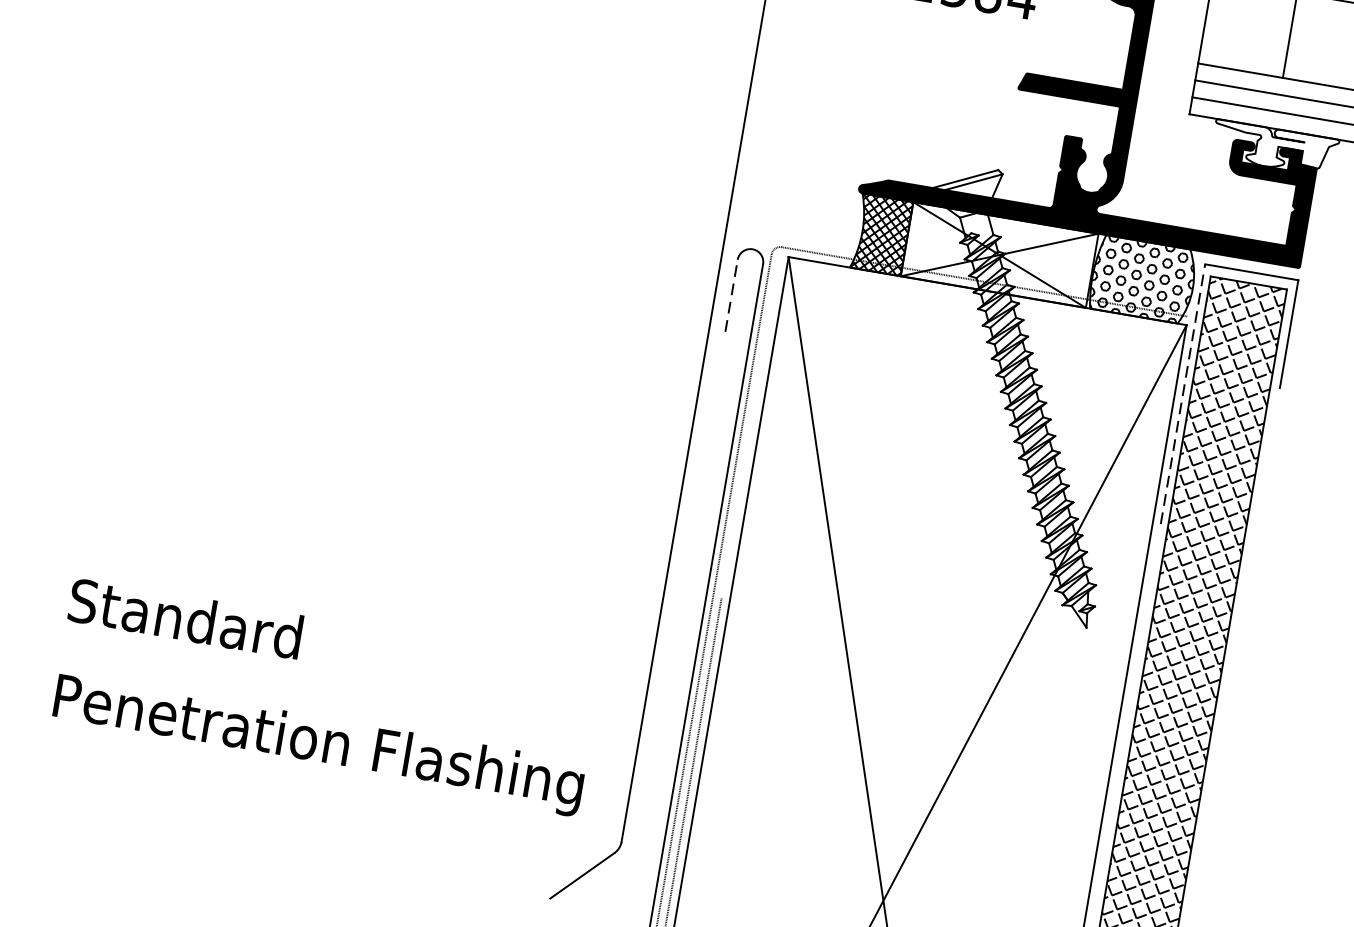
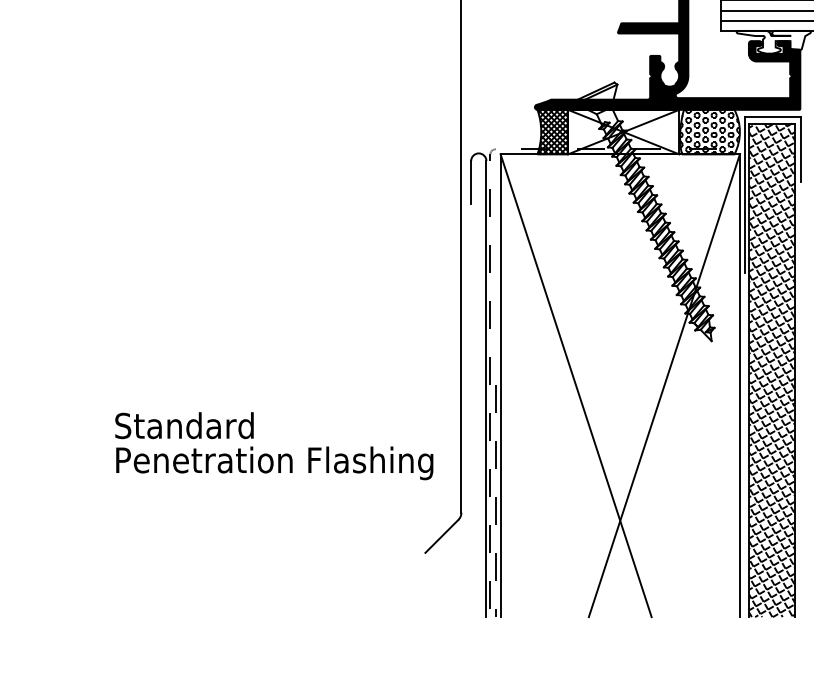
line: (732, 295) -> (471, 182), dashed -> solid
line: (1182, 393) -> (744, 194), dashed -> solid
text: (318, 745) -> (274, 463), moved

